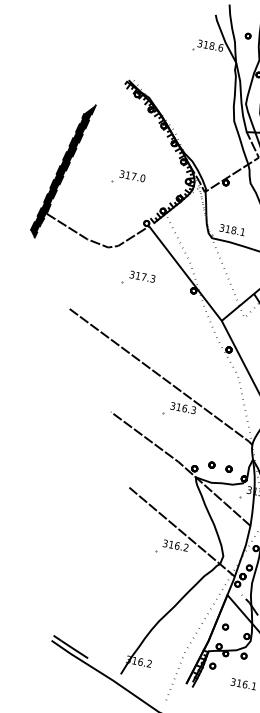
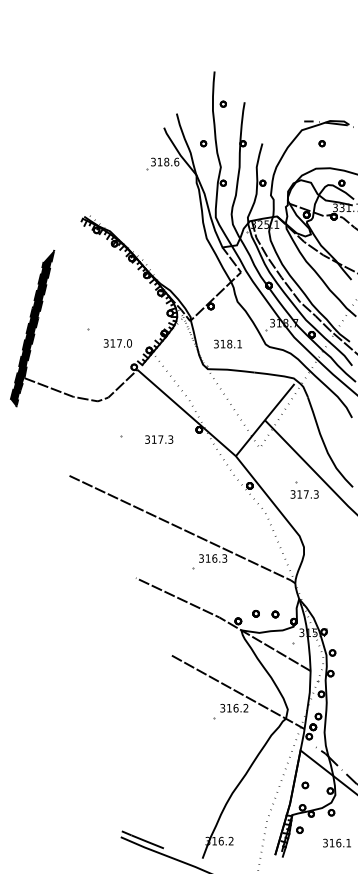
text: (132, 176) -> (117, 343), moved
text: (232, 229) -> (227, 343), moved
text: (142, 276) -> (159, 439), moved

